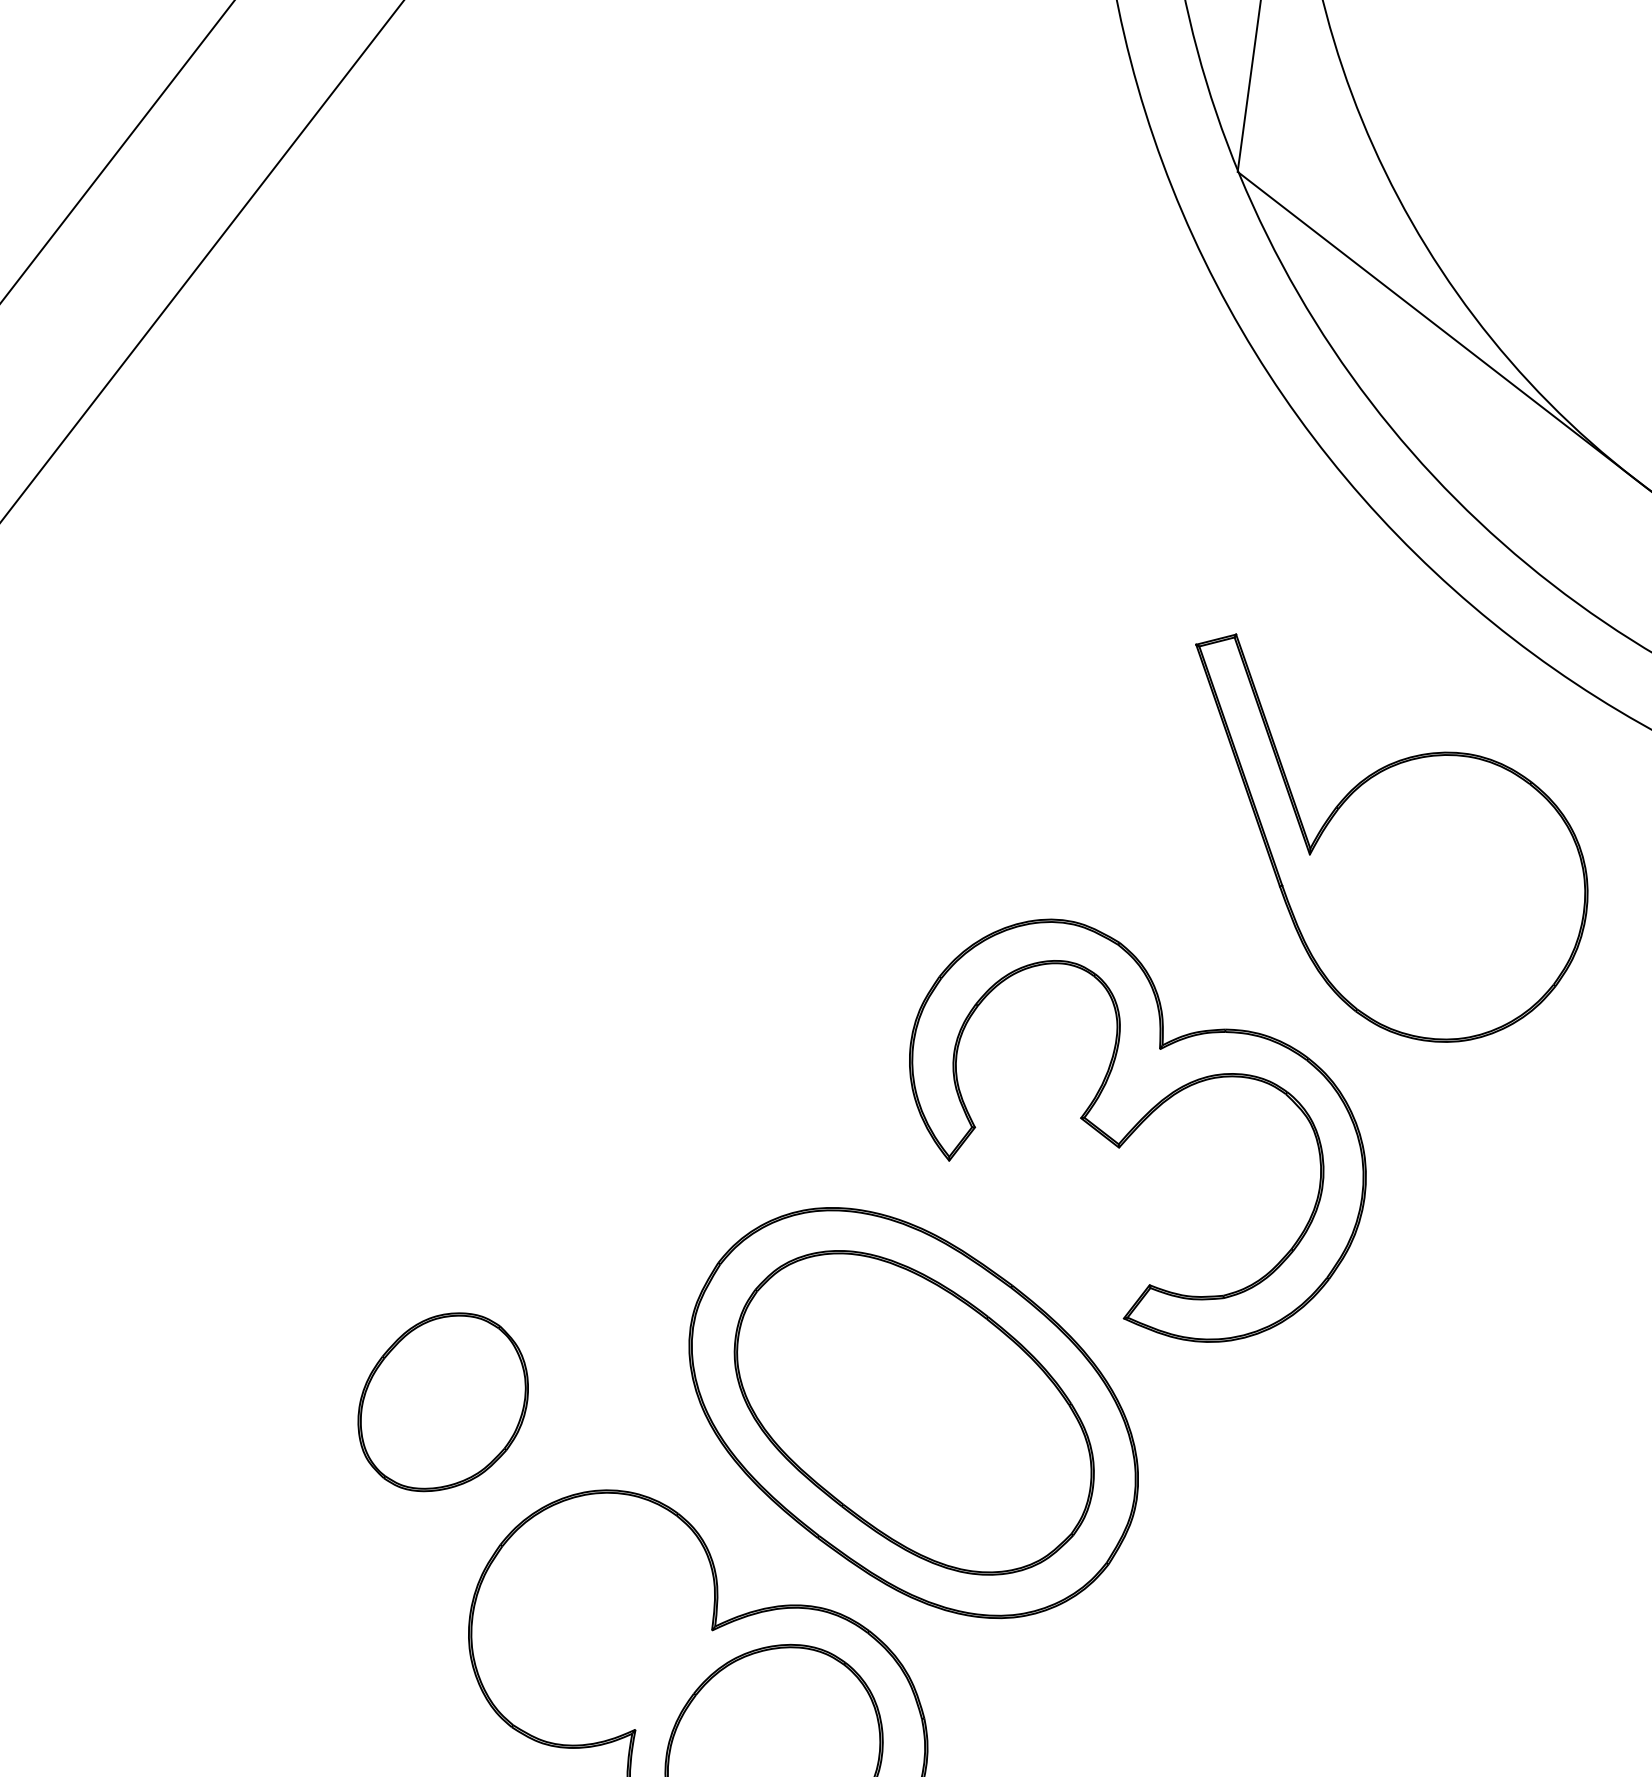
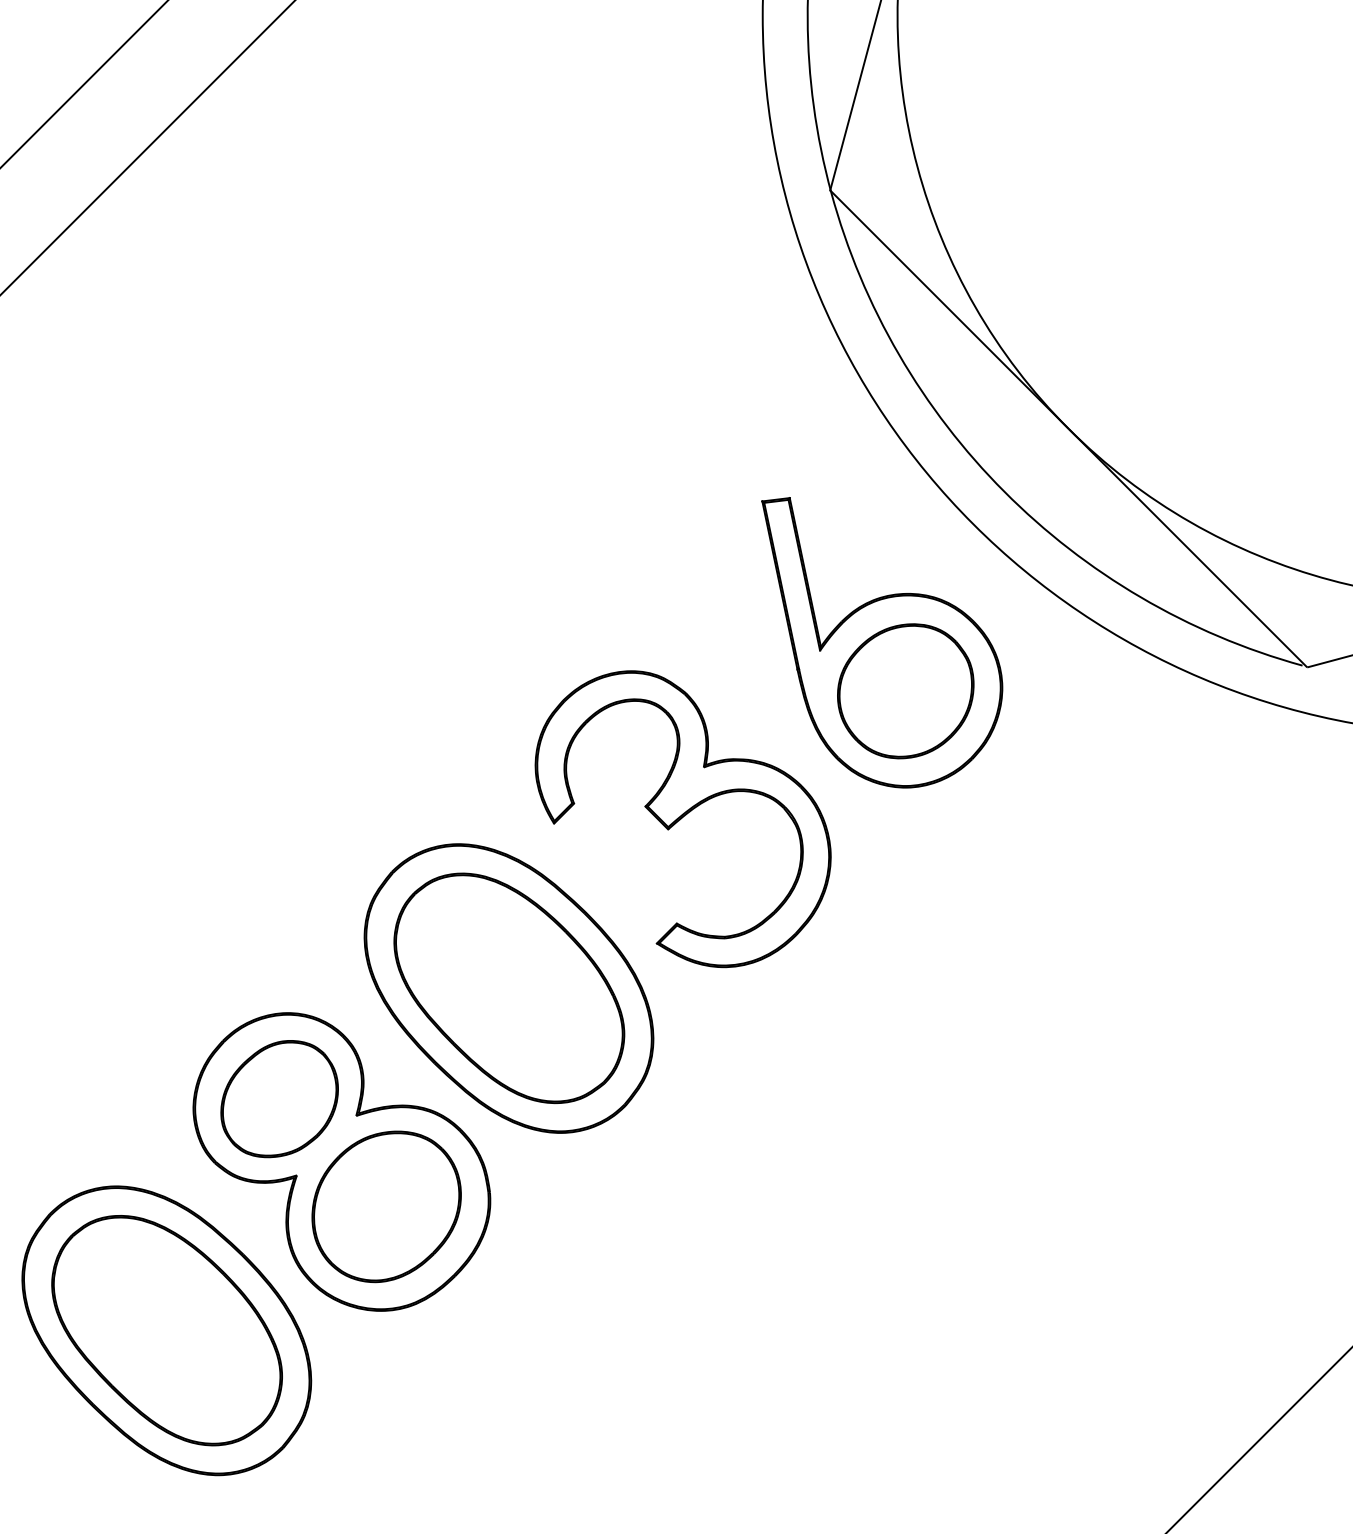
part: (1443, 898) -> (905, 691), added
part: (442, 1402) -> (279, 1099), moved

